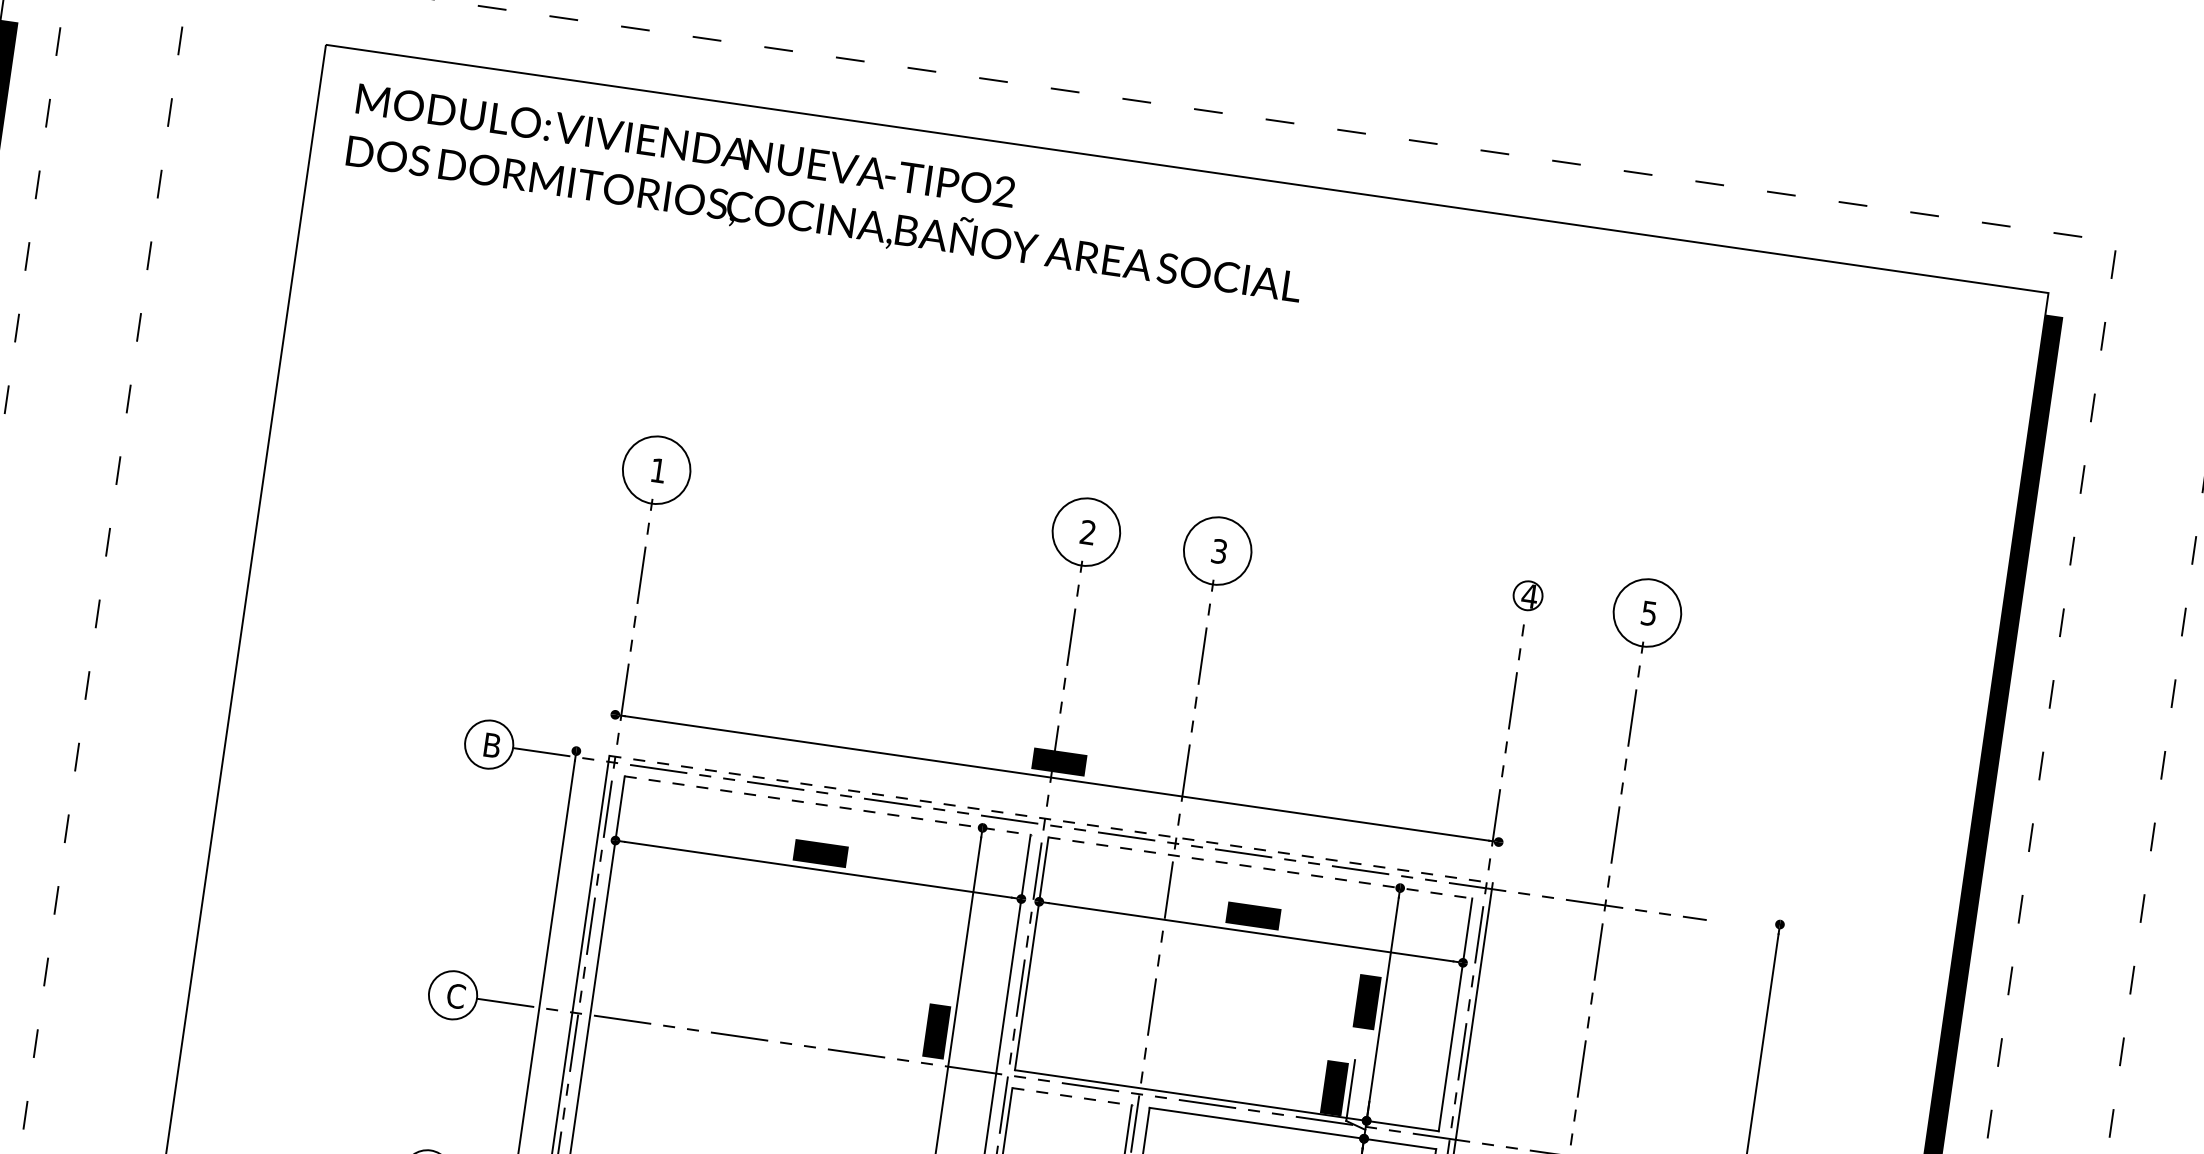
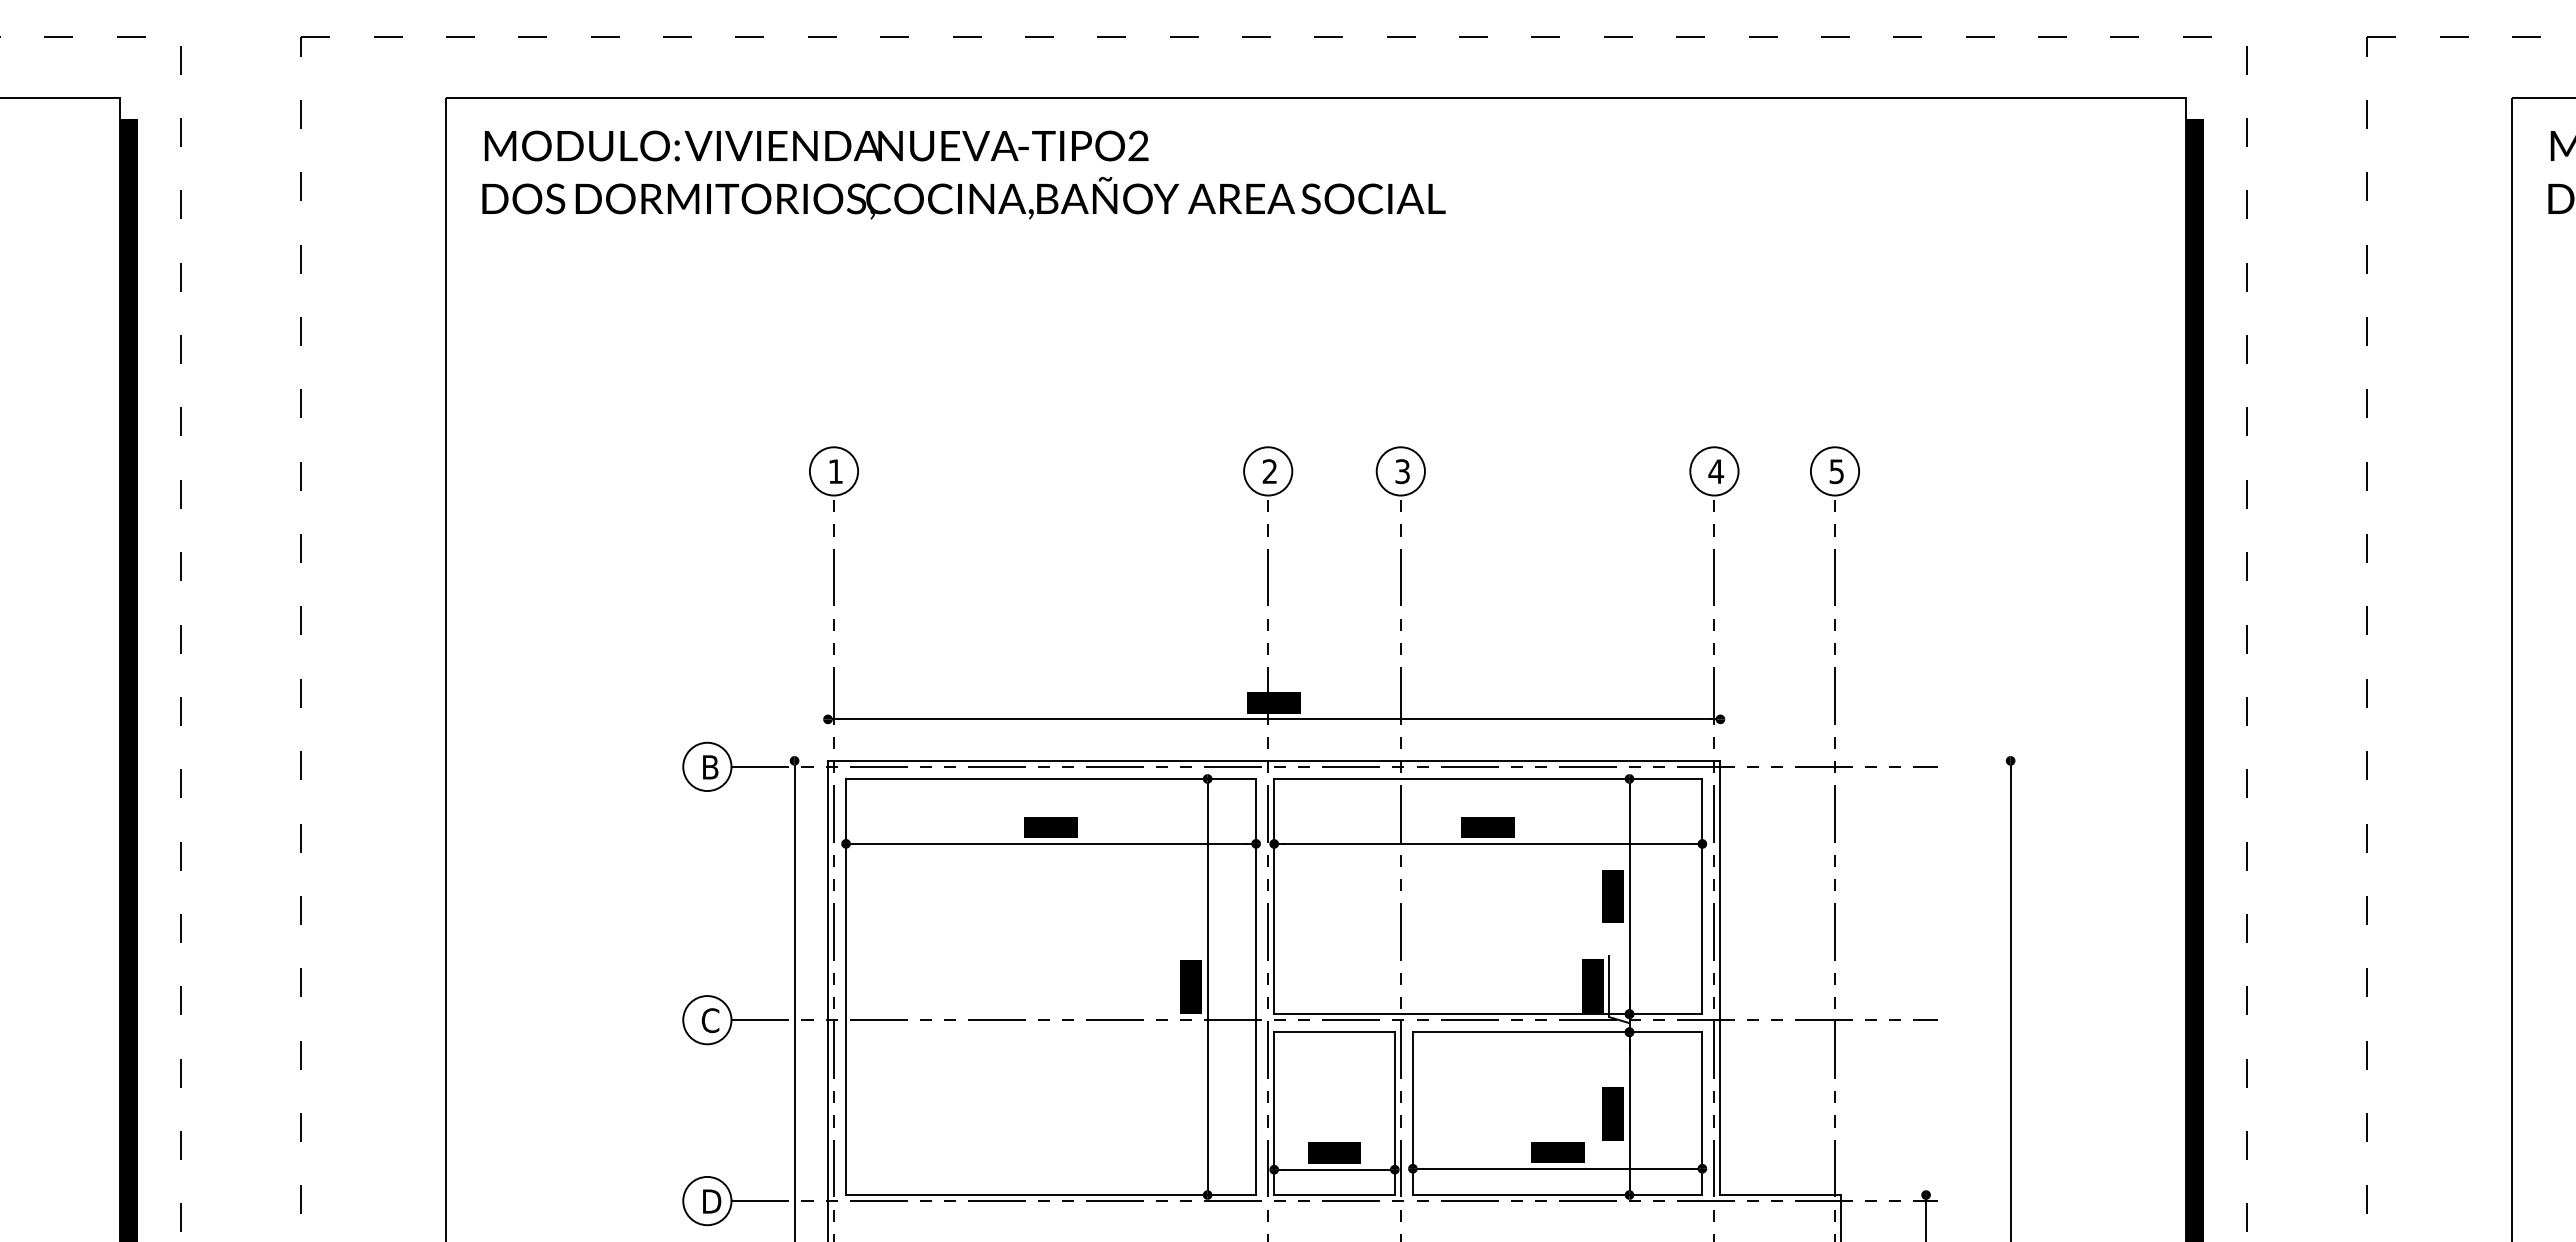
circle: (656, 470) -> (833, 471), size x0.71
circle: (1086, 532) -> (1268, 471), size x0.71
circle: (1217, 551) -> (1400, 471), size x0.71
circle: (1528, 595) -> (1714, 471), size x1.67
circle: (1646, 613) -> (1834, 471), size x0.71
line: (828, 805) -> (1051, 778), dashed -> solid
line: (1051, 819) -> (1274, 760), dashed -> solid
line: (1260, 867) -> (1488, 778), dashed -> solid
line: (1073, 1097) -> (1335, 1032), dashed -> solid

